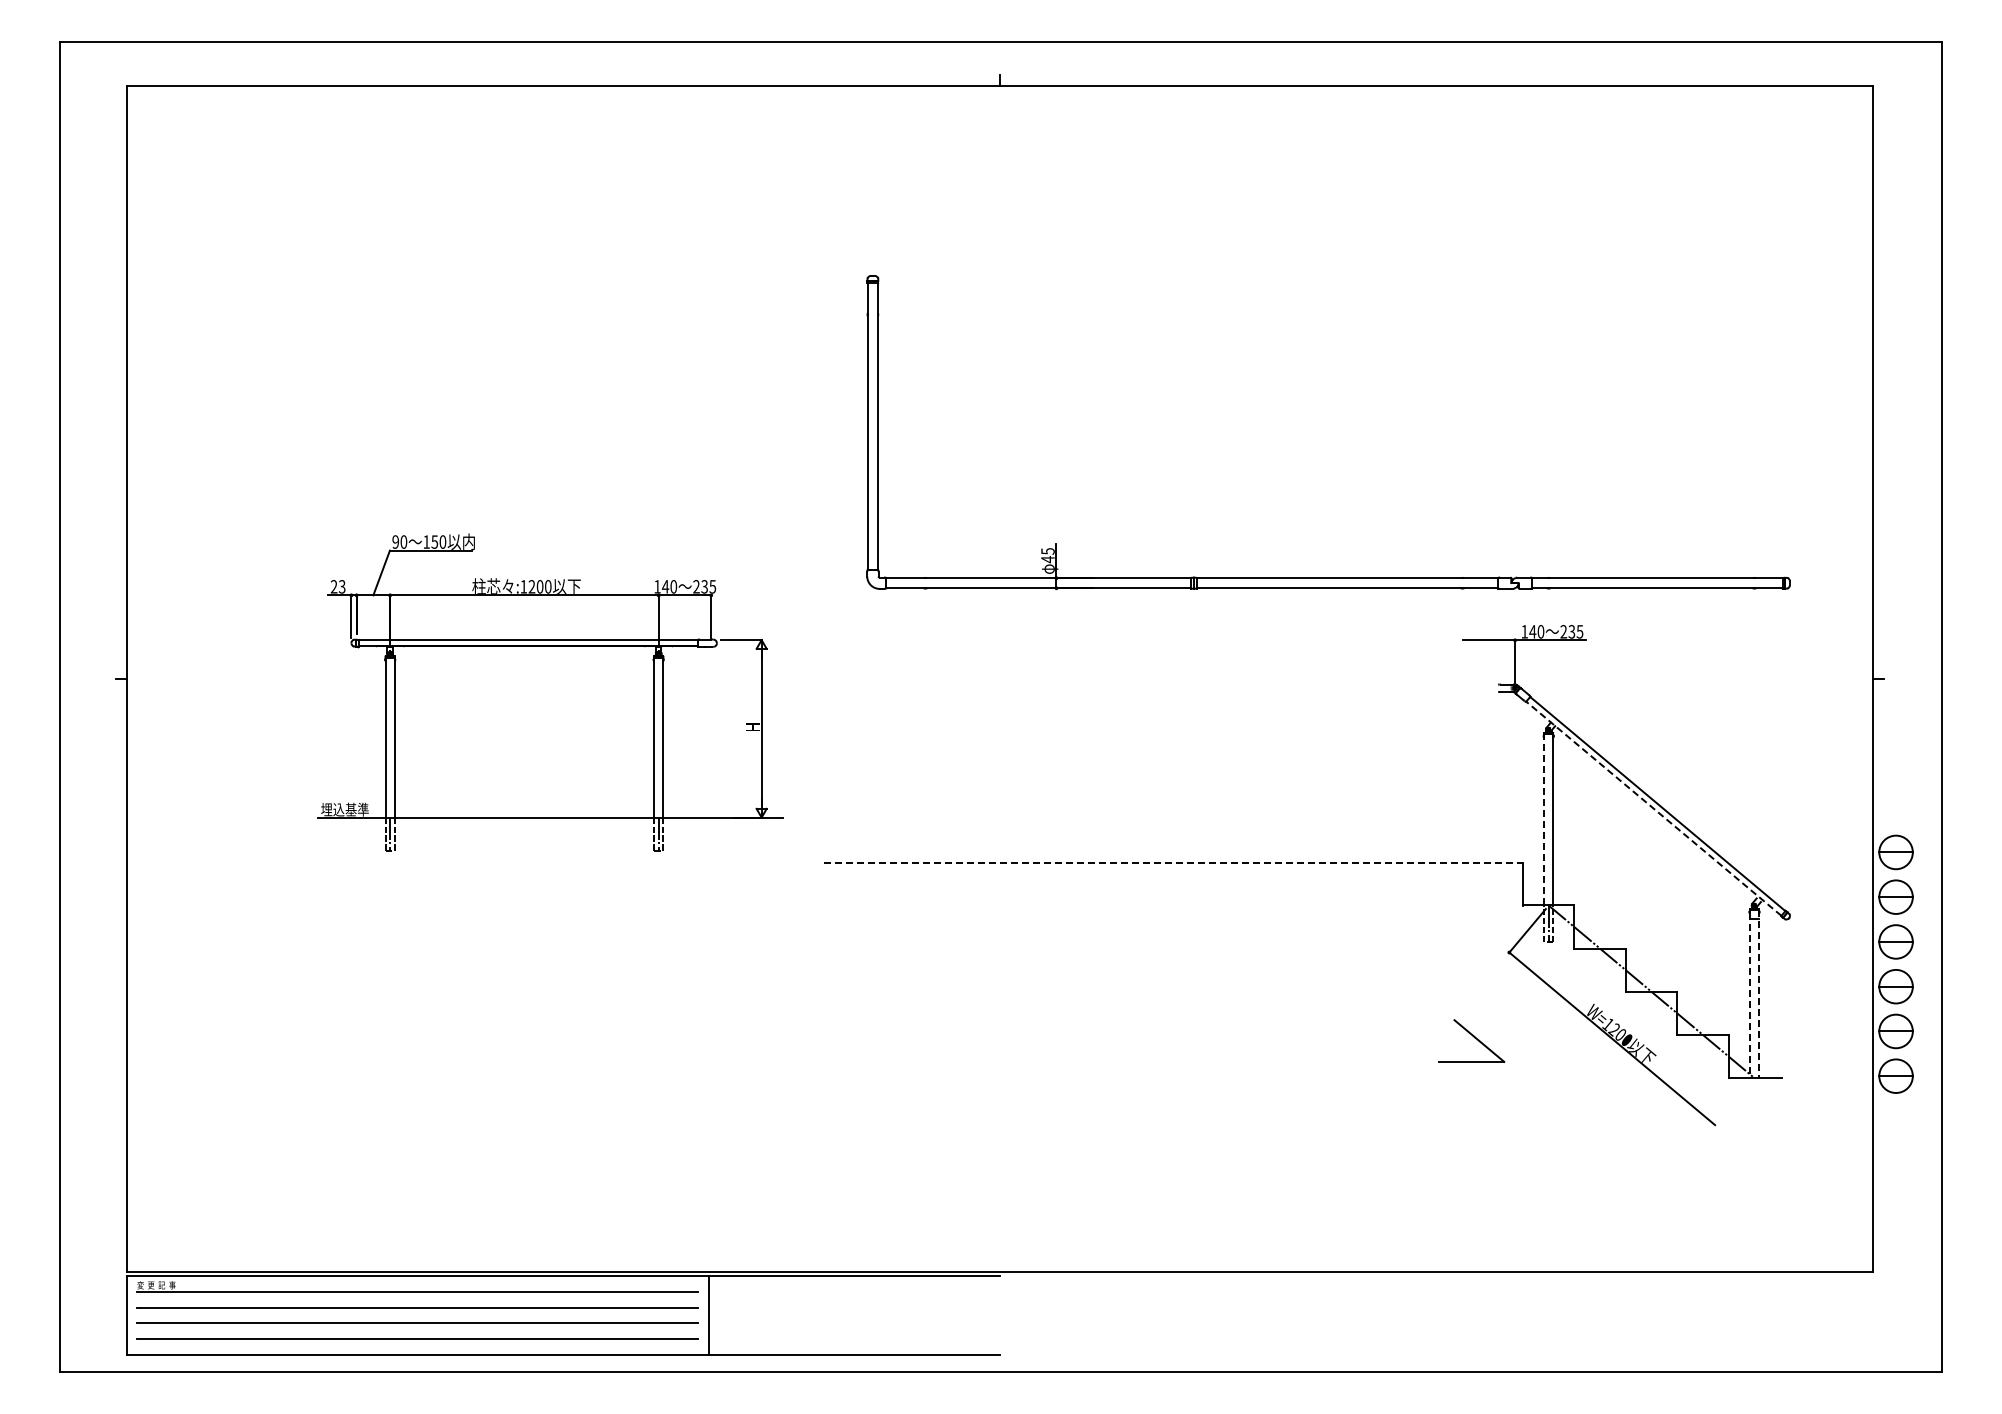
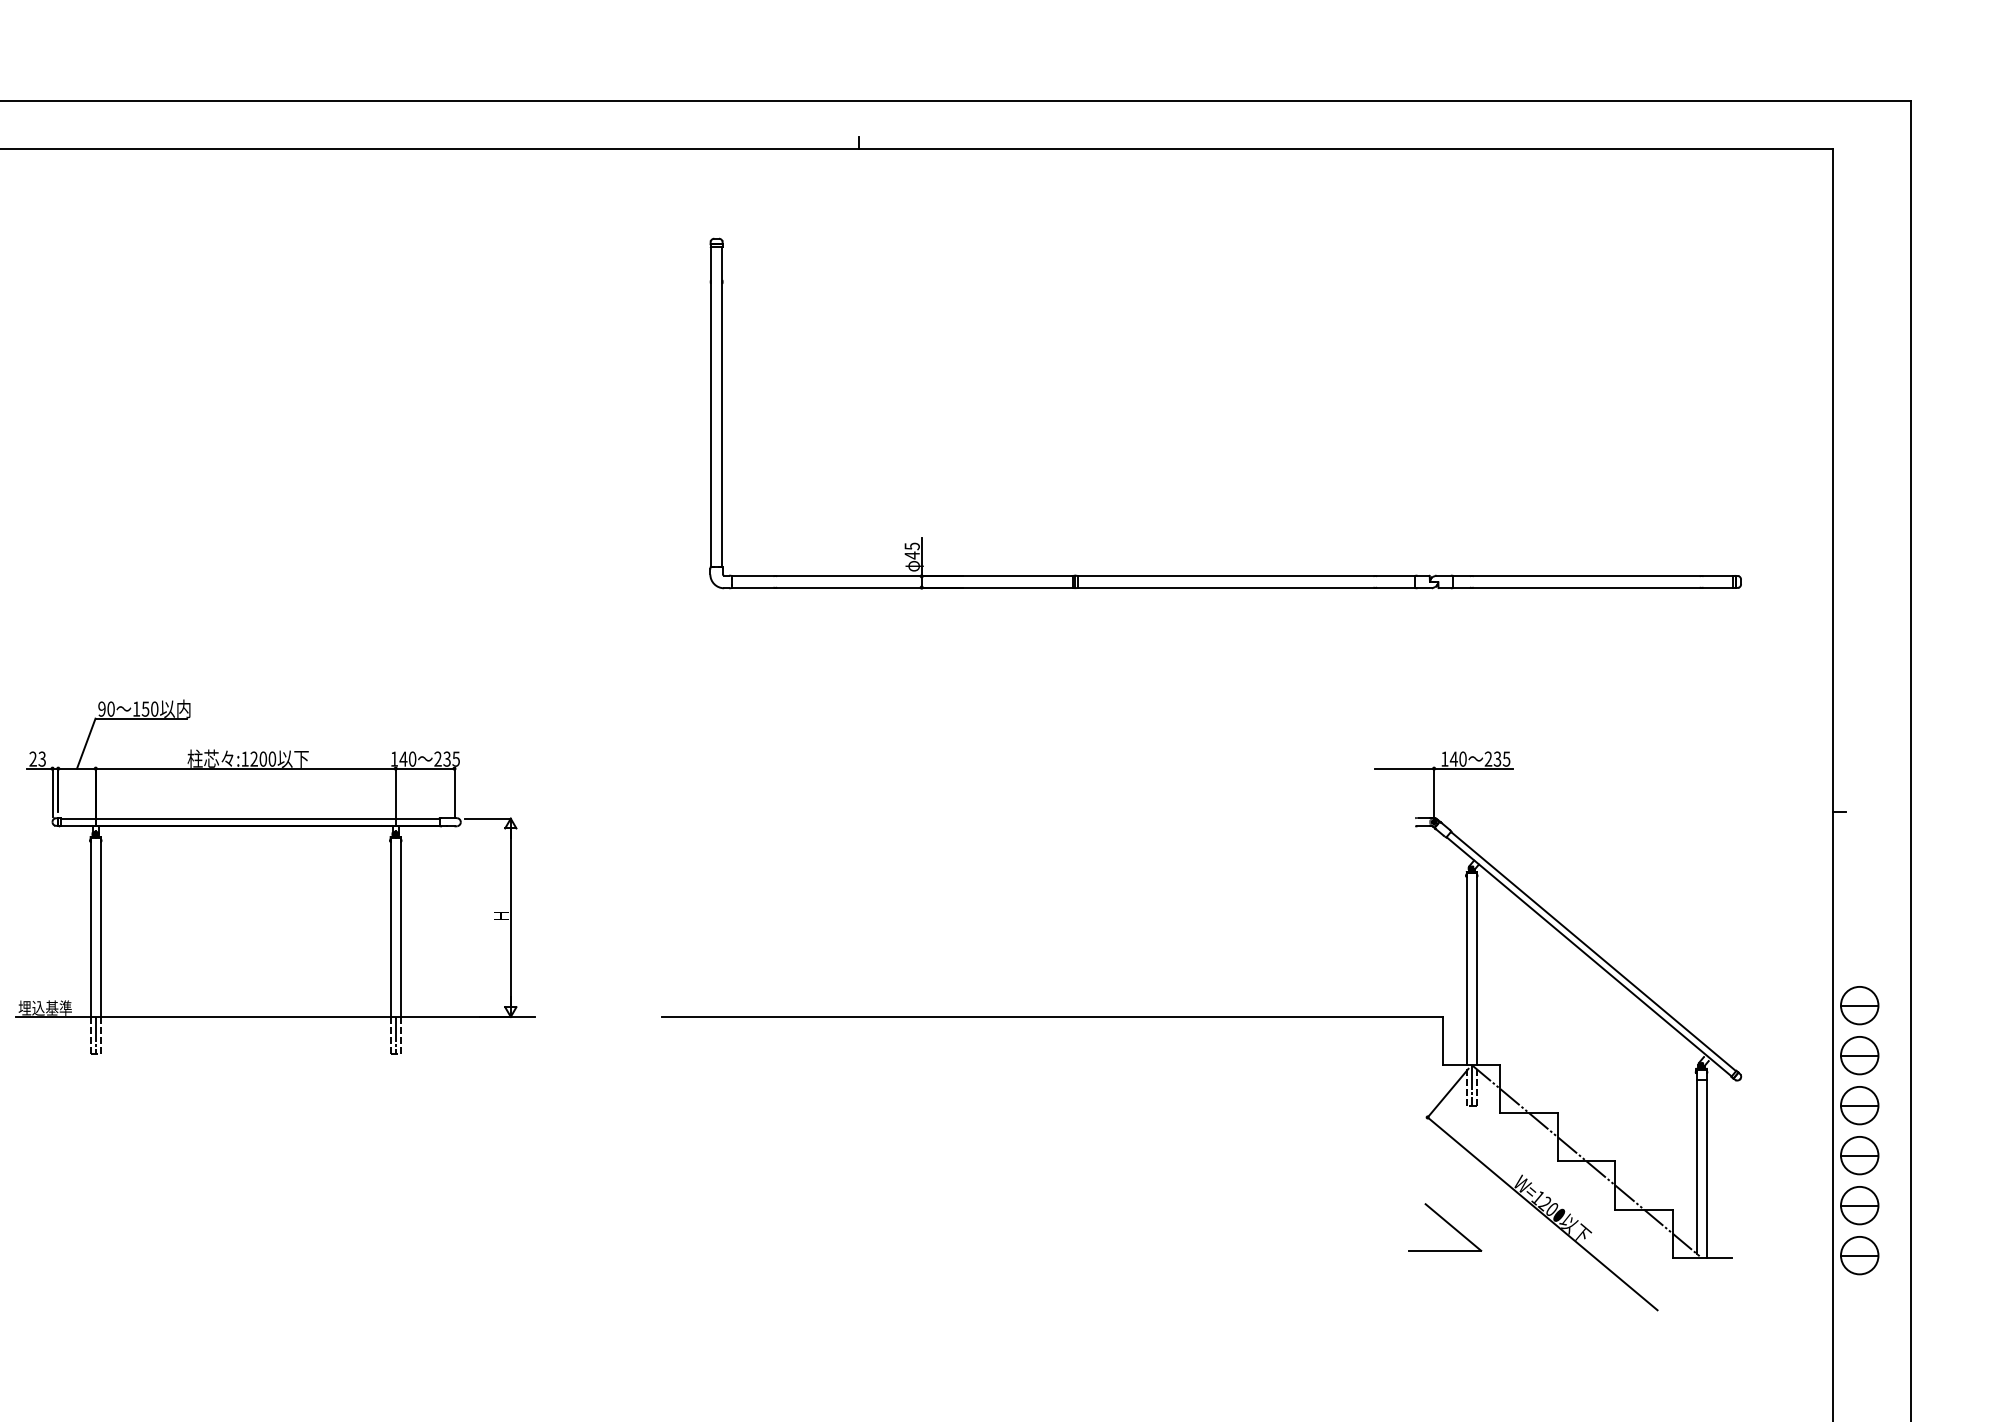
part: (1328, 577) -> (1225, 575), moved
part: (550, 692) -> (274, 877), moved
line: (1653, 808) -> (1588, 956), dashed -> solid
line: (1544, 819) -> (1466, 968), dashed -> solid
line: (1173, 862) -> (1052, 1016), dashed -> solid
line: (1749, 991) -> (1695, 1160), dashed -> solid
line: (1759, 994) -> (1707, 1164), dashed -> solid
part: (1471, 1040) -> (1444, 1226), moved

